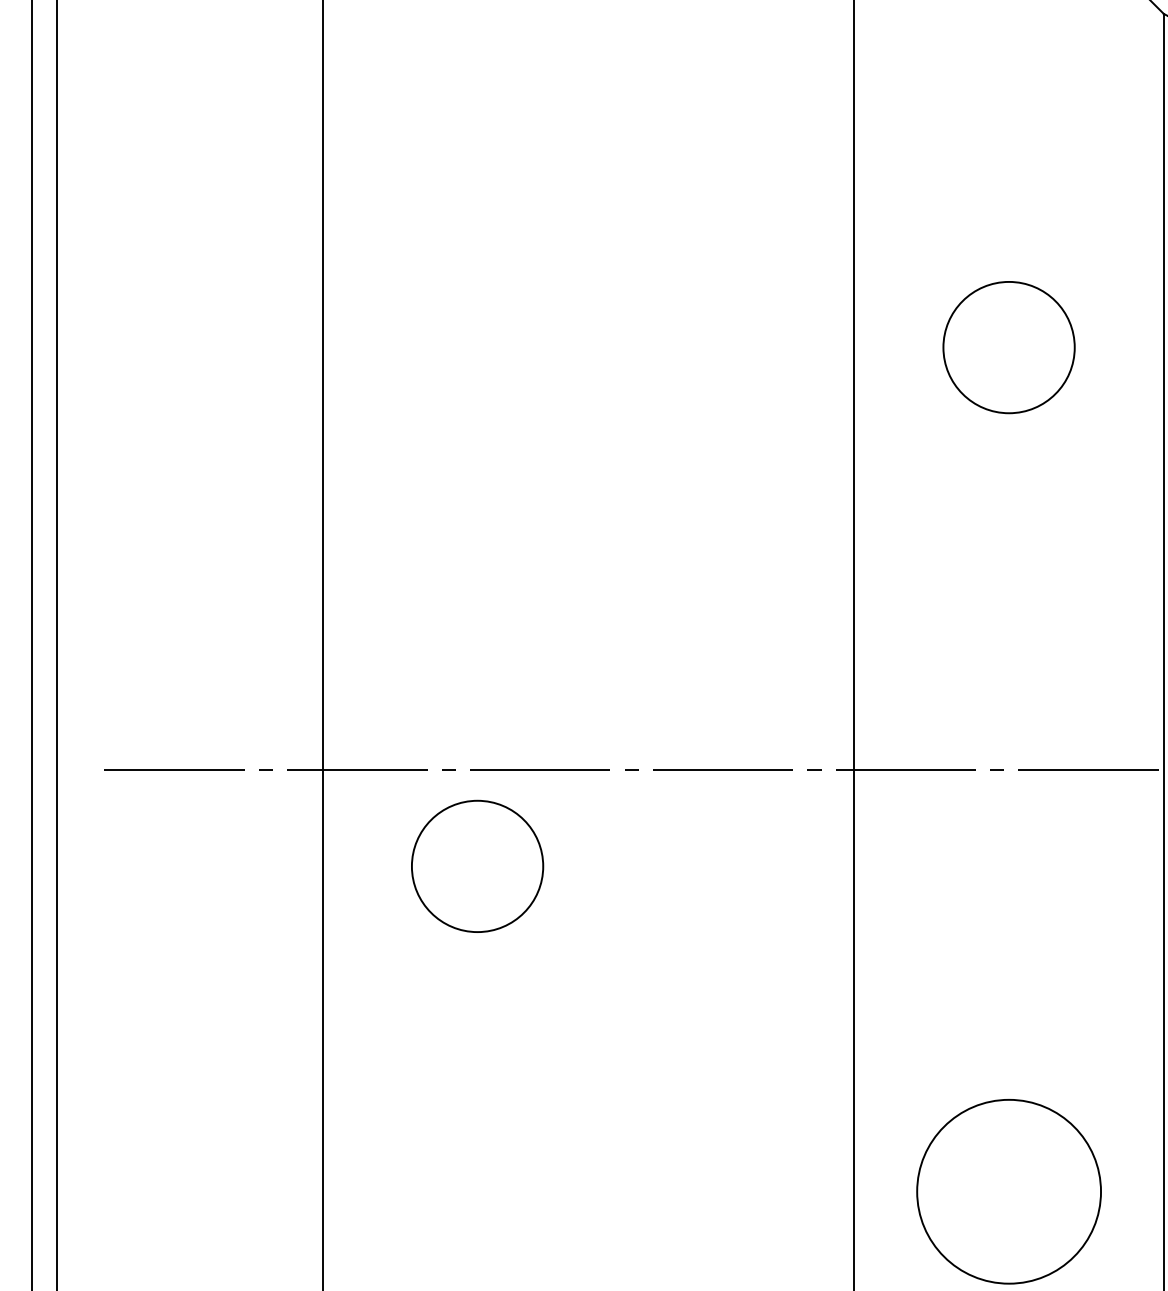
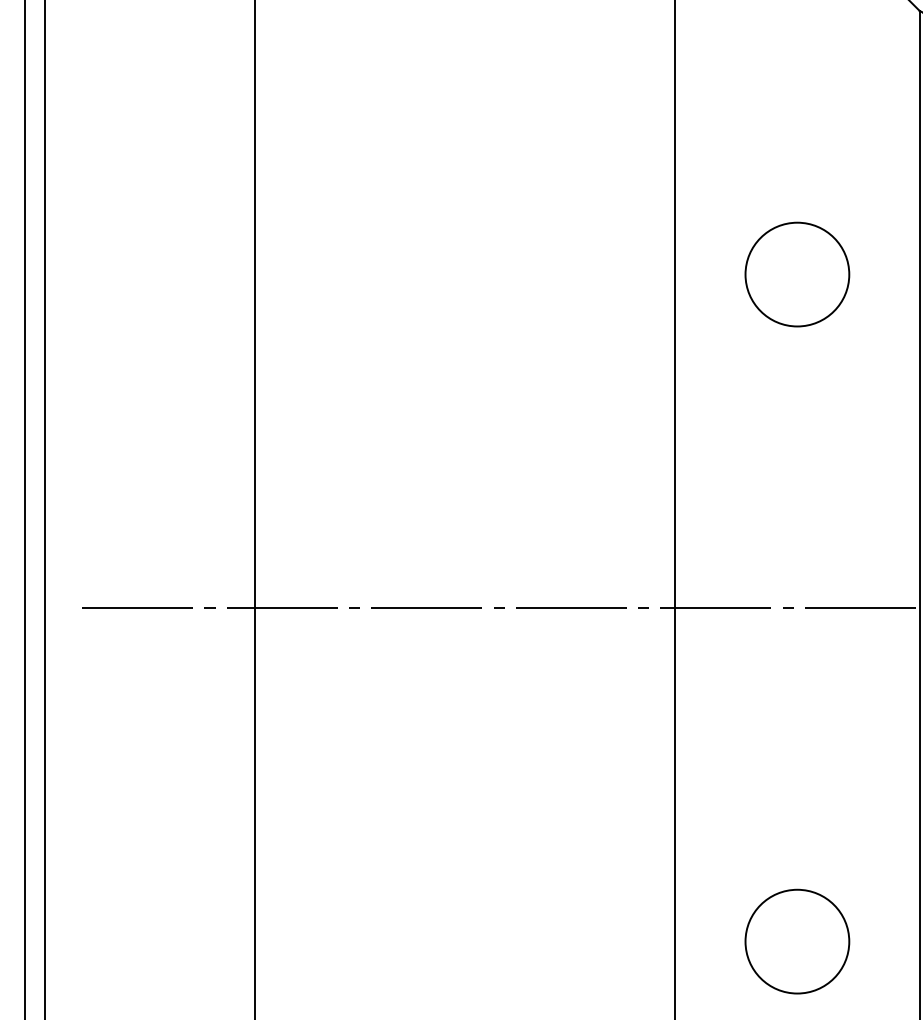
circle: (477, 866) -> (377, 684), removed
circle: (1009, 1191) -> (797, 941), size x0.71

